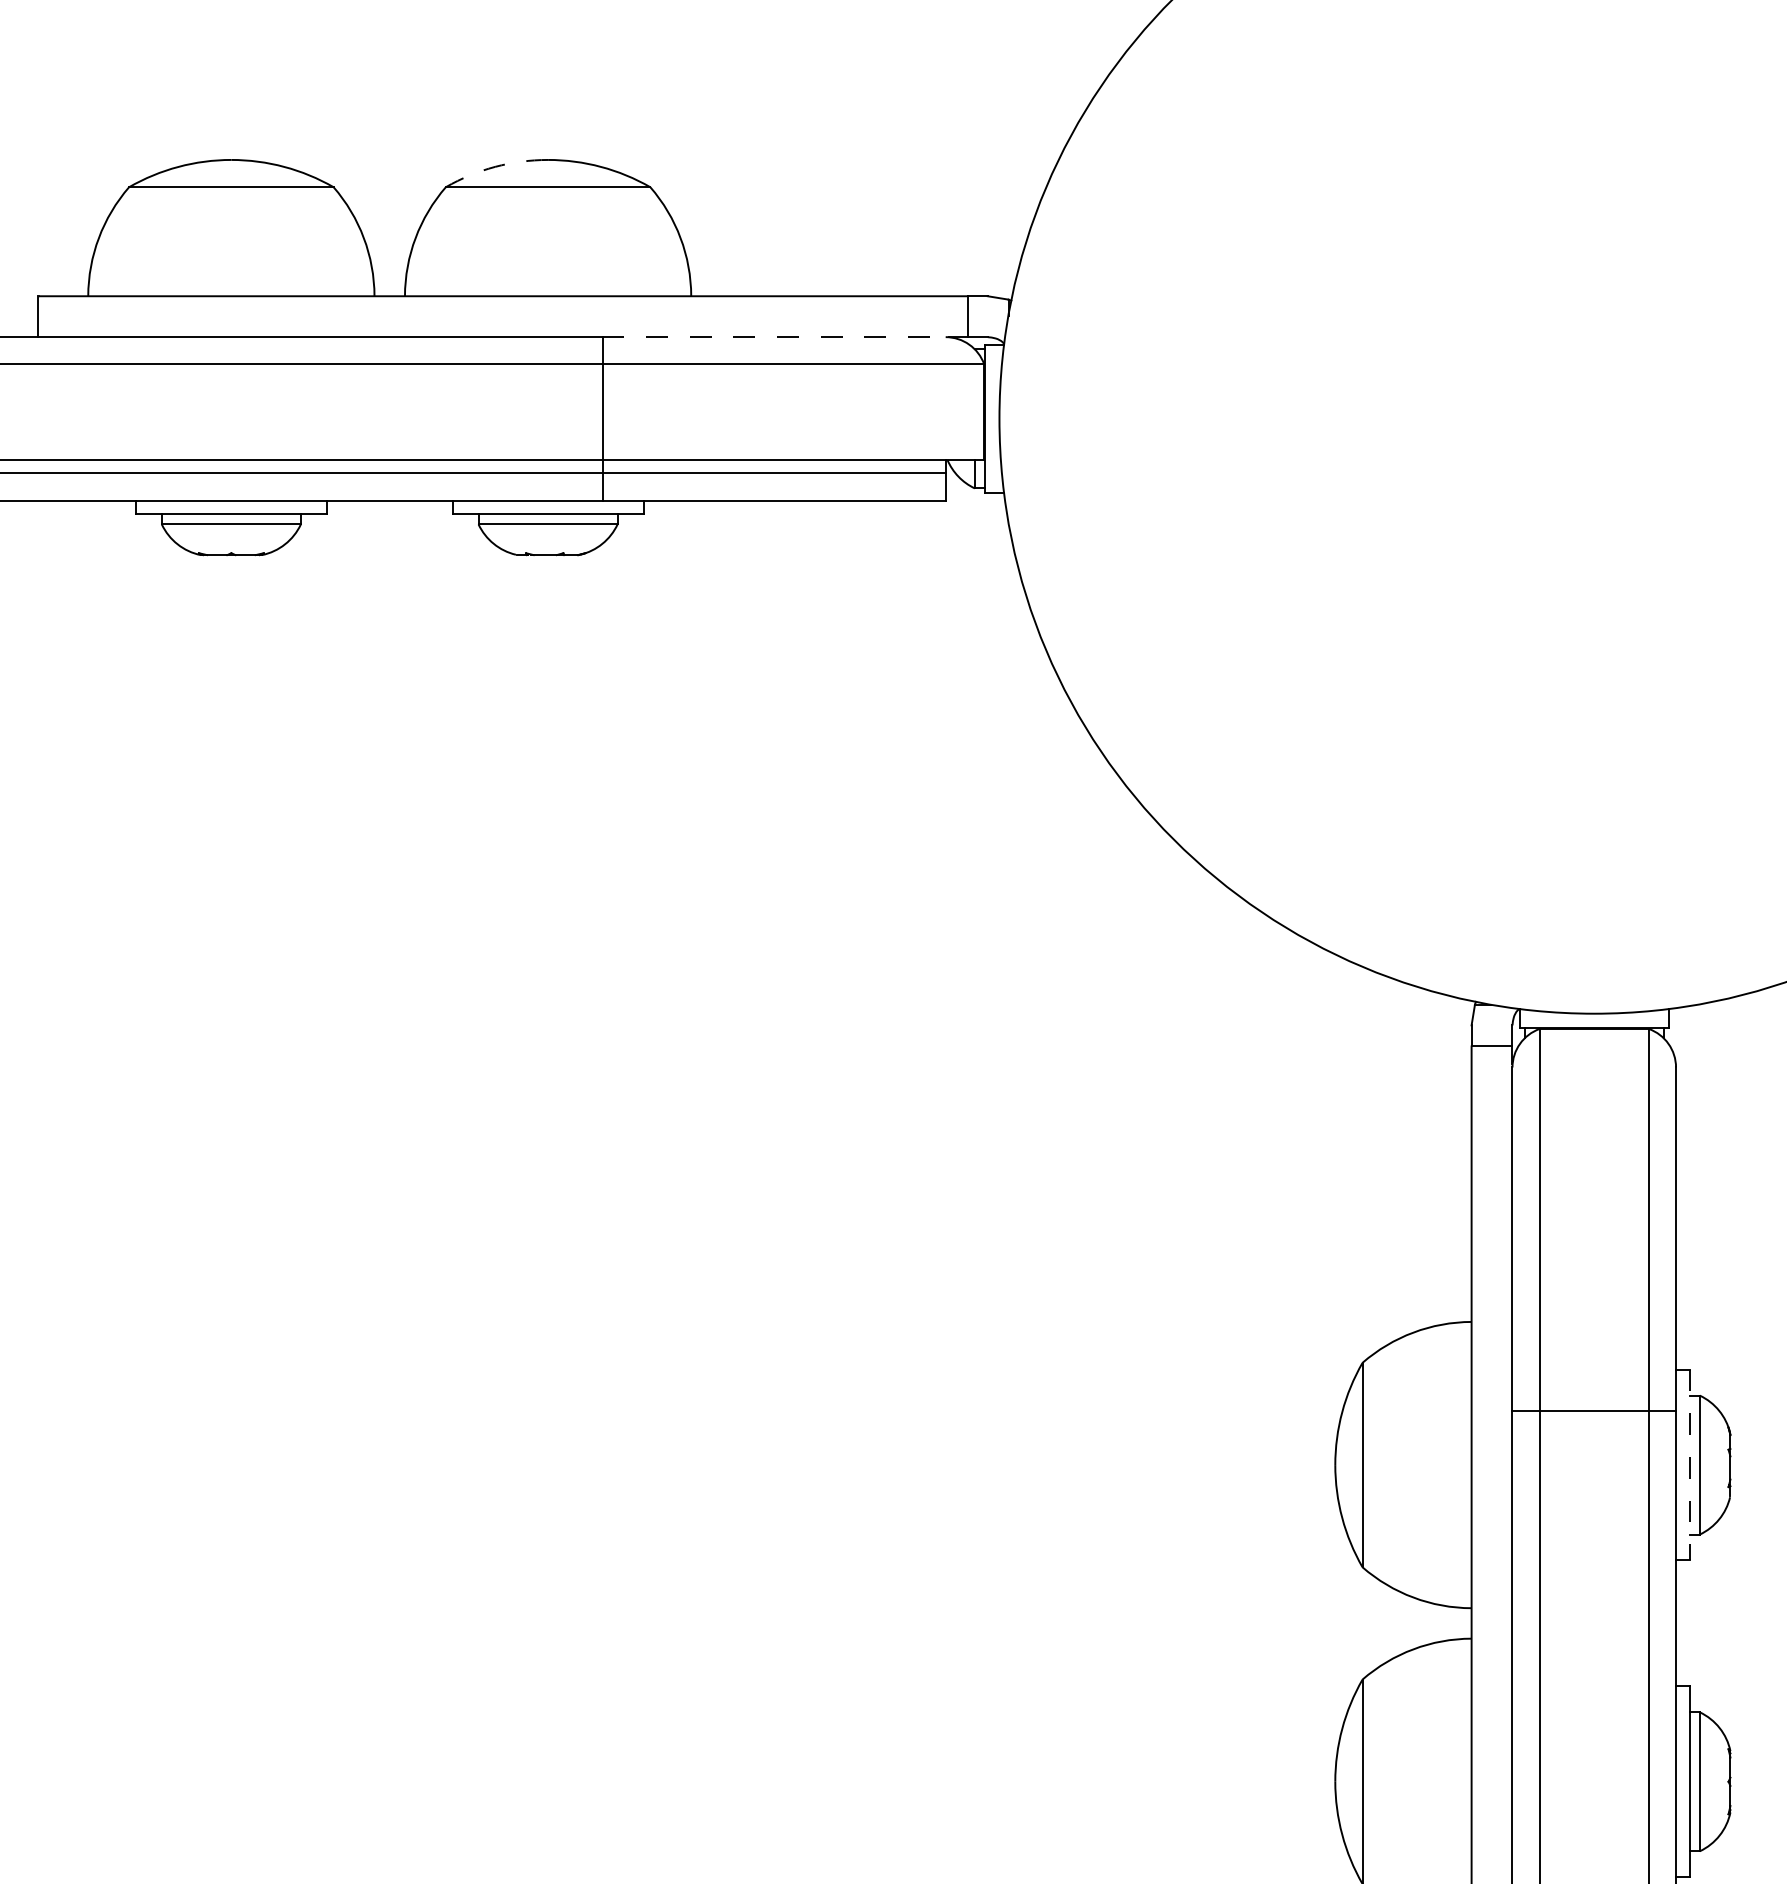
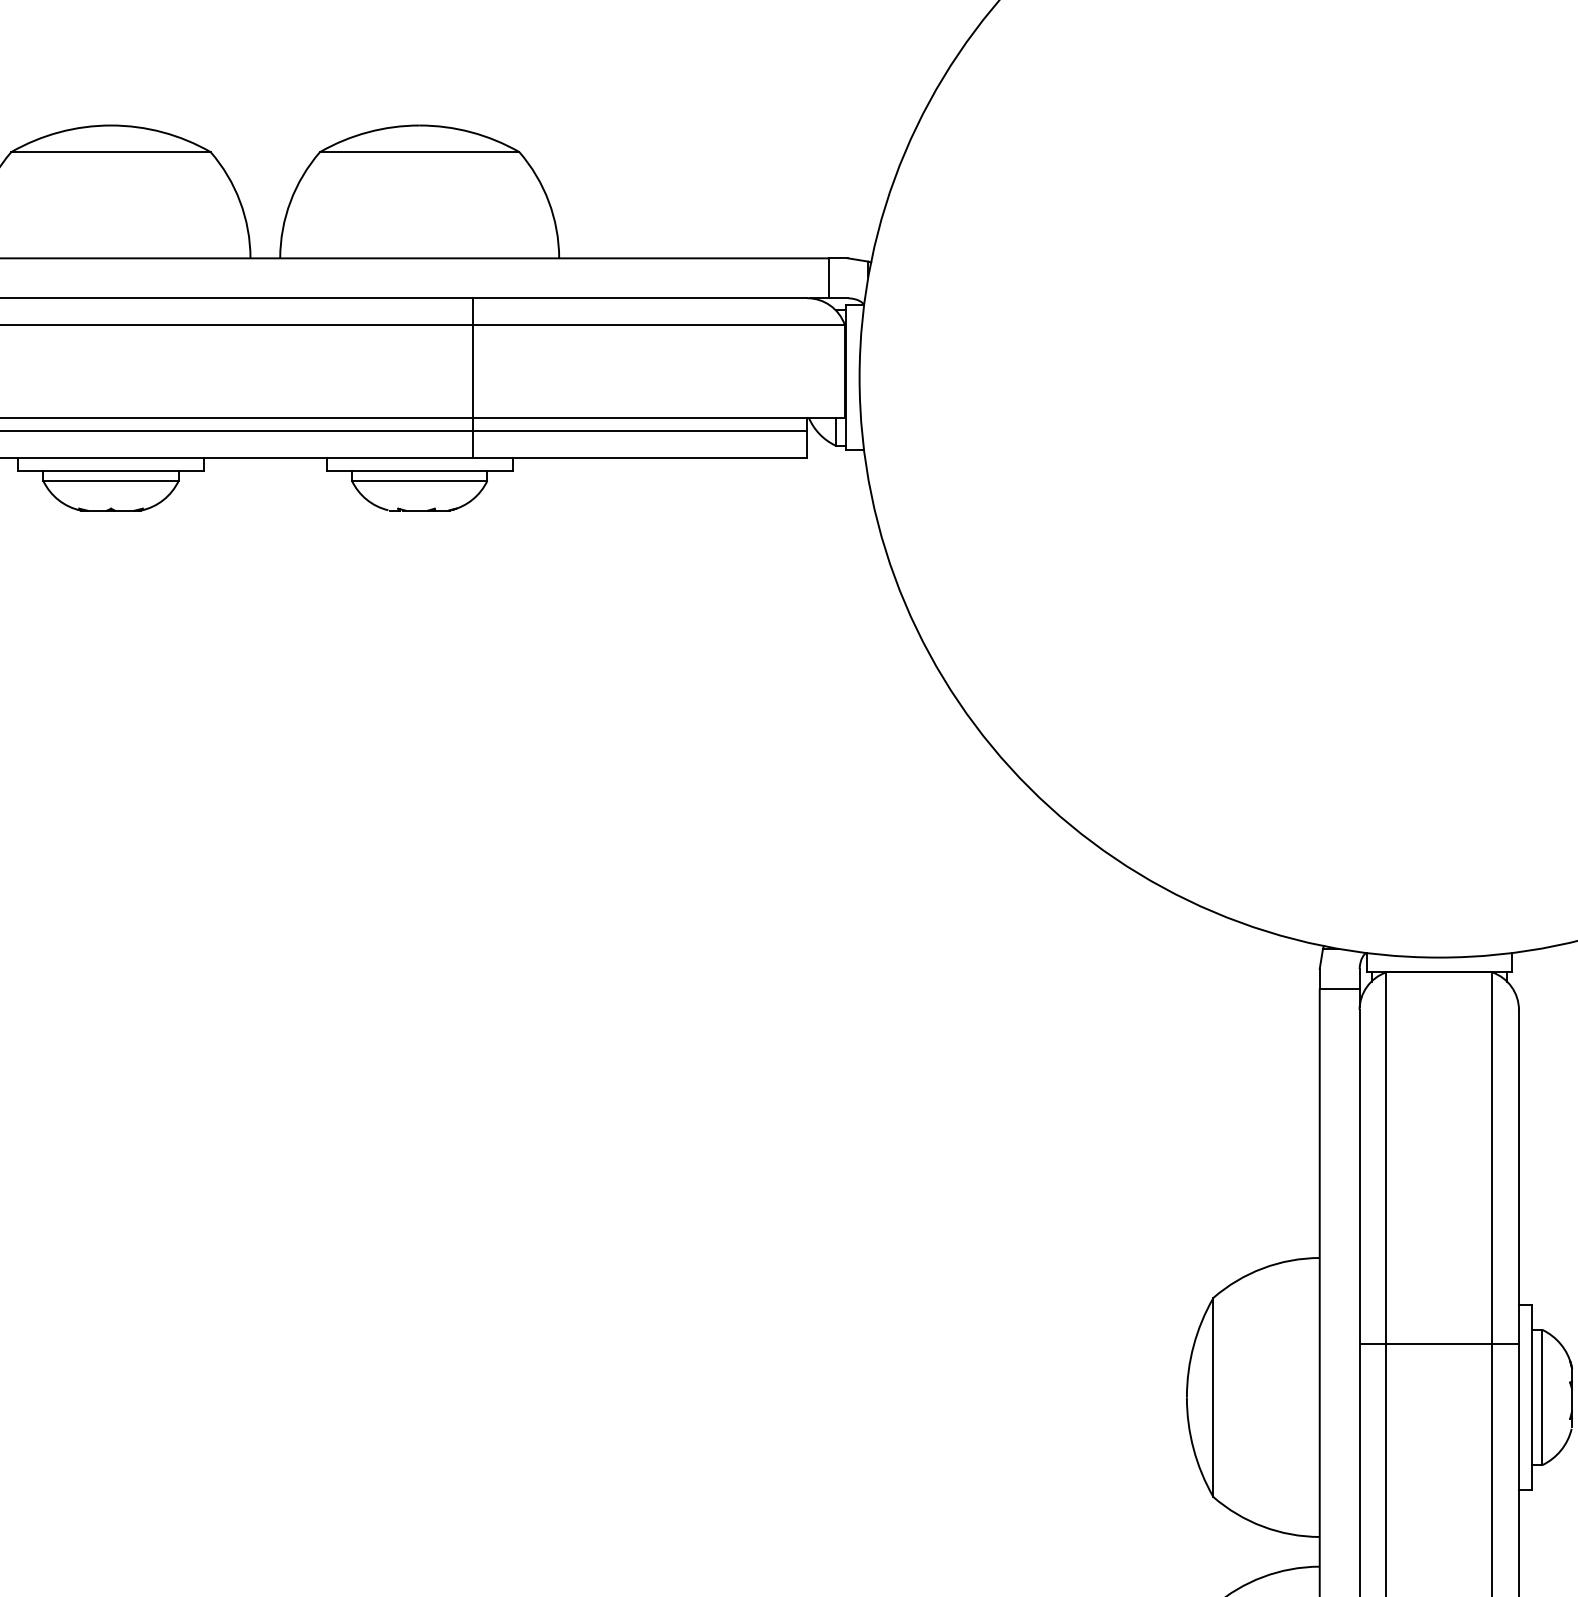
arc: (495, 166) -> (368, 131), dashed -> solid
line: (774, 337) -> (640, 298), dashed -> solid
line: (1689, 1465) -> (1532, 1397), dashed -> solid

